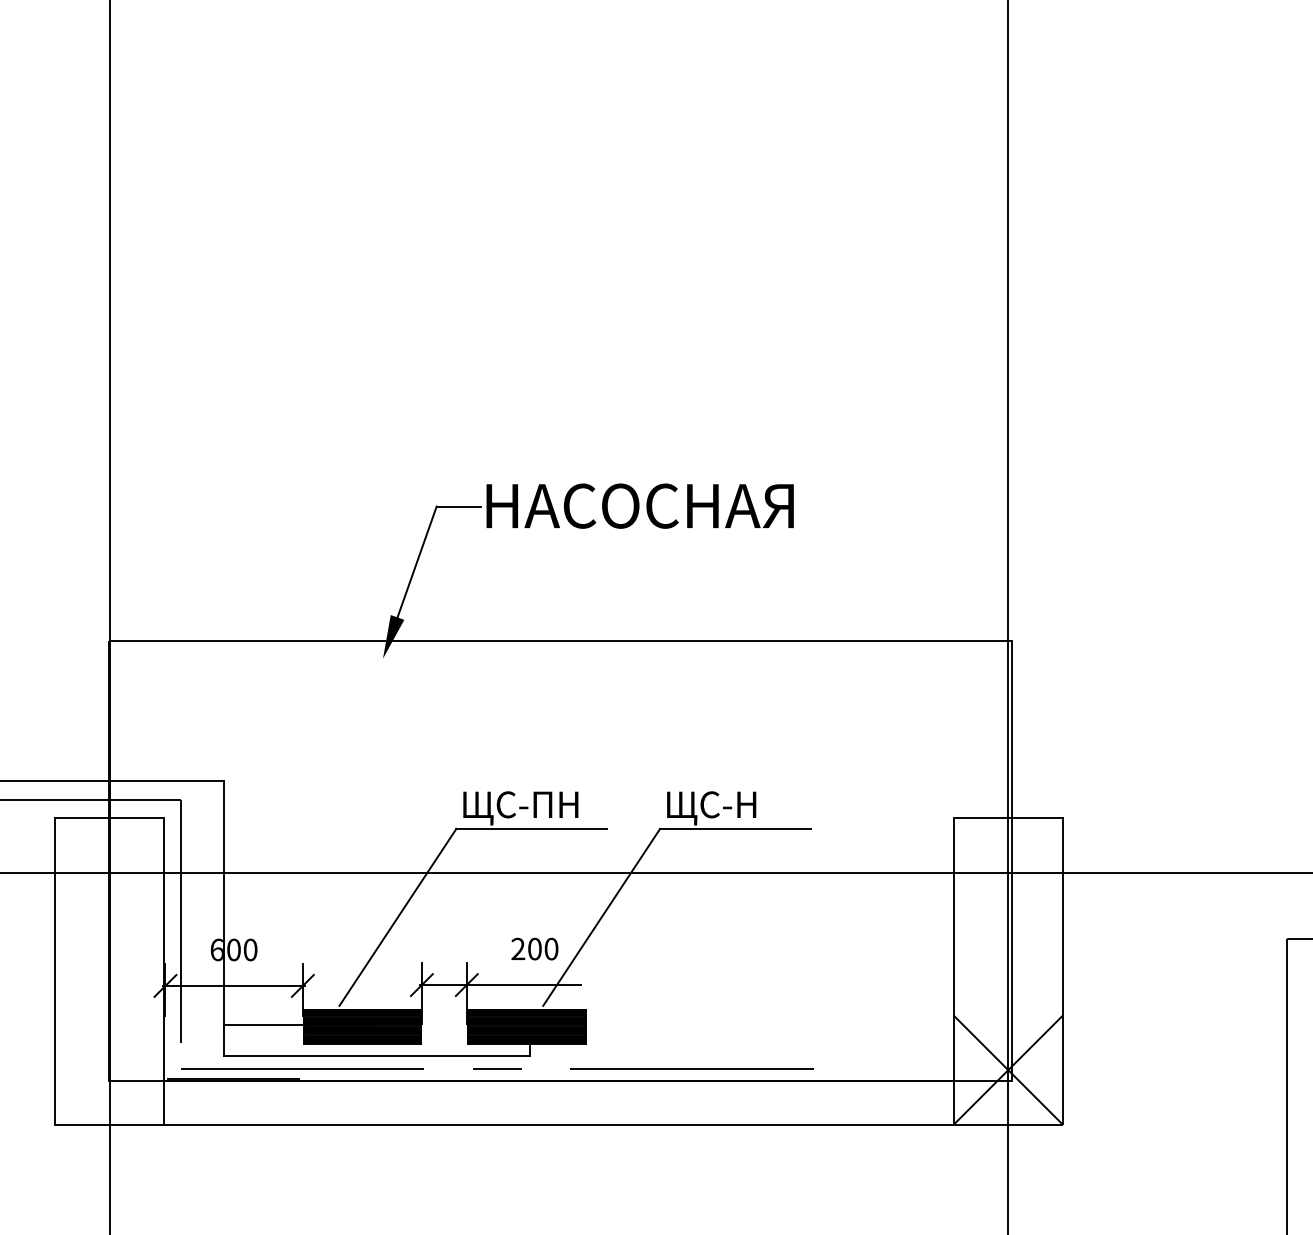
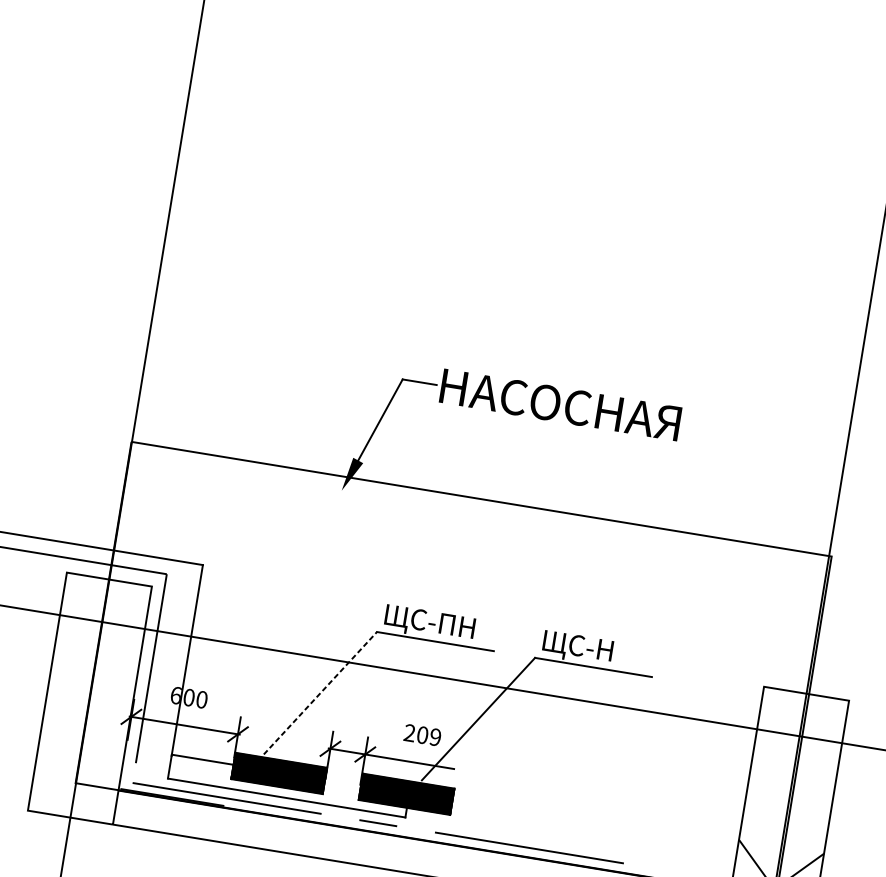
line: (398, 916) -> (321, 692), solid -> dashed
text: (551, 949) -> (435, 737), 200 -> 209

